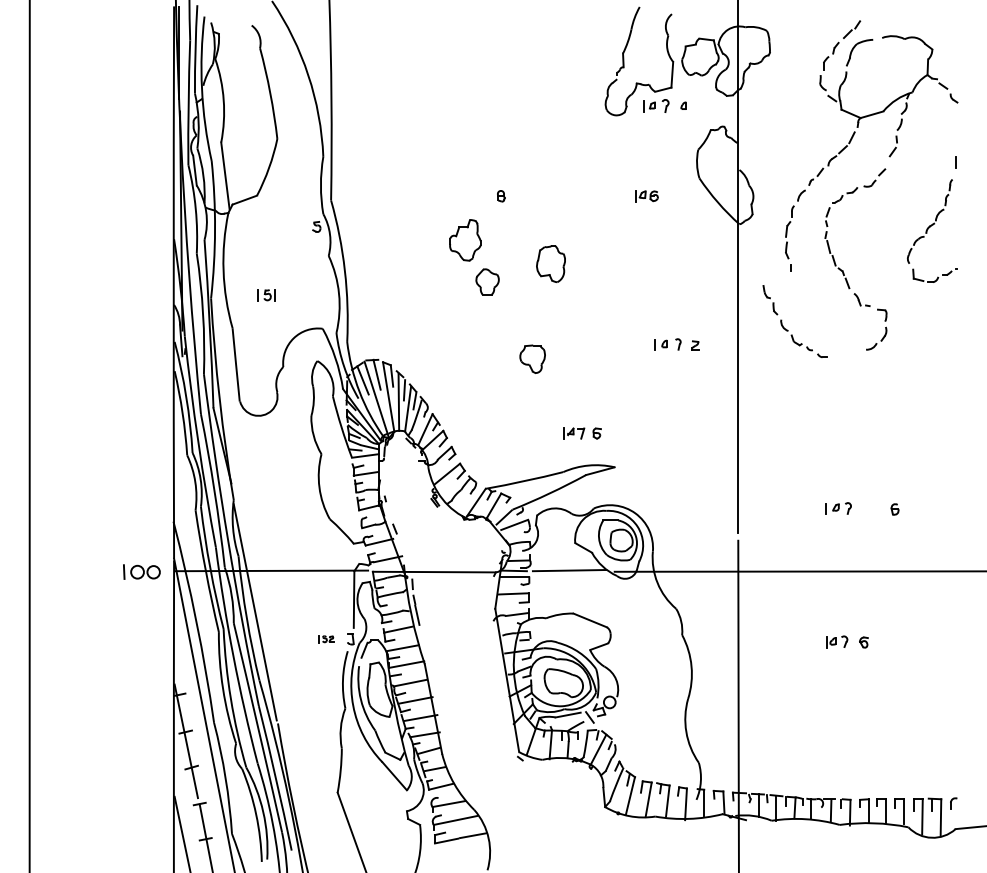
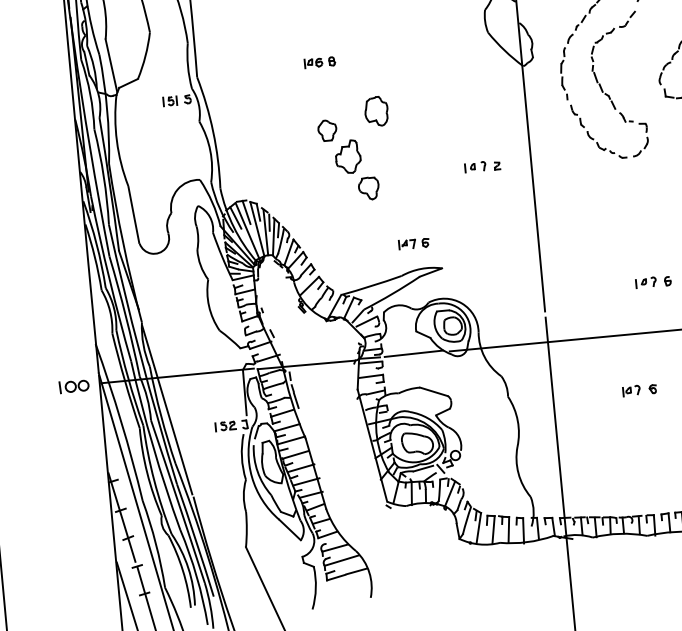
part: (646, 196) -> (313, 63), moved
part: (465, 240) -> (348, 157), moved
part: (266, 295) -> (170, 101), moved
part: (787, 329) -> (593, 138), moved
part: (838, 508) -> (645, 282), moved
part: (326, 639) -> (225, 426), size x1.67

